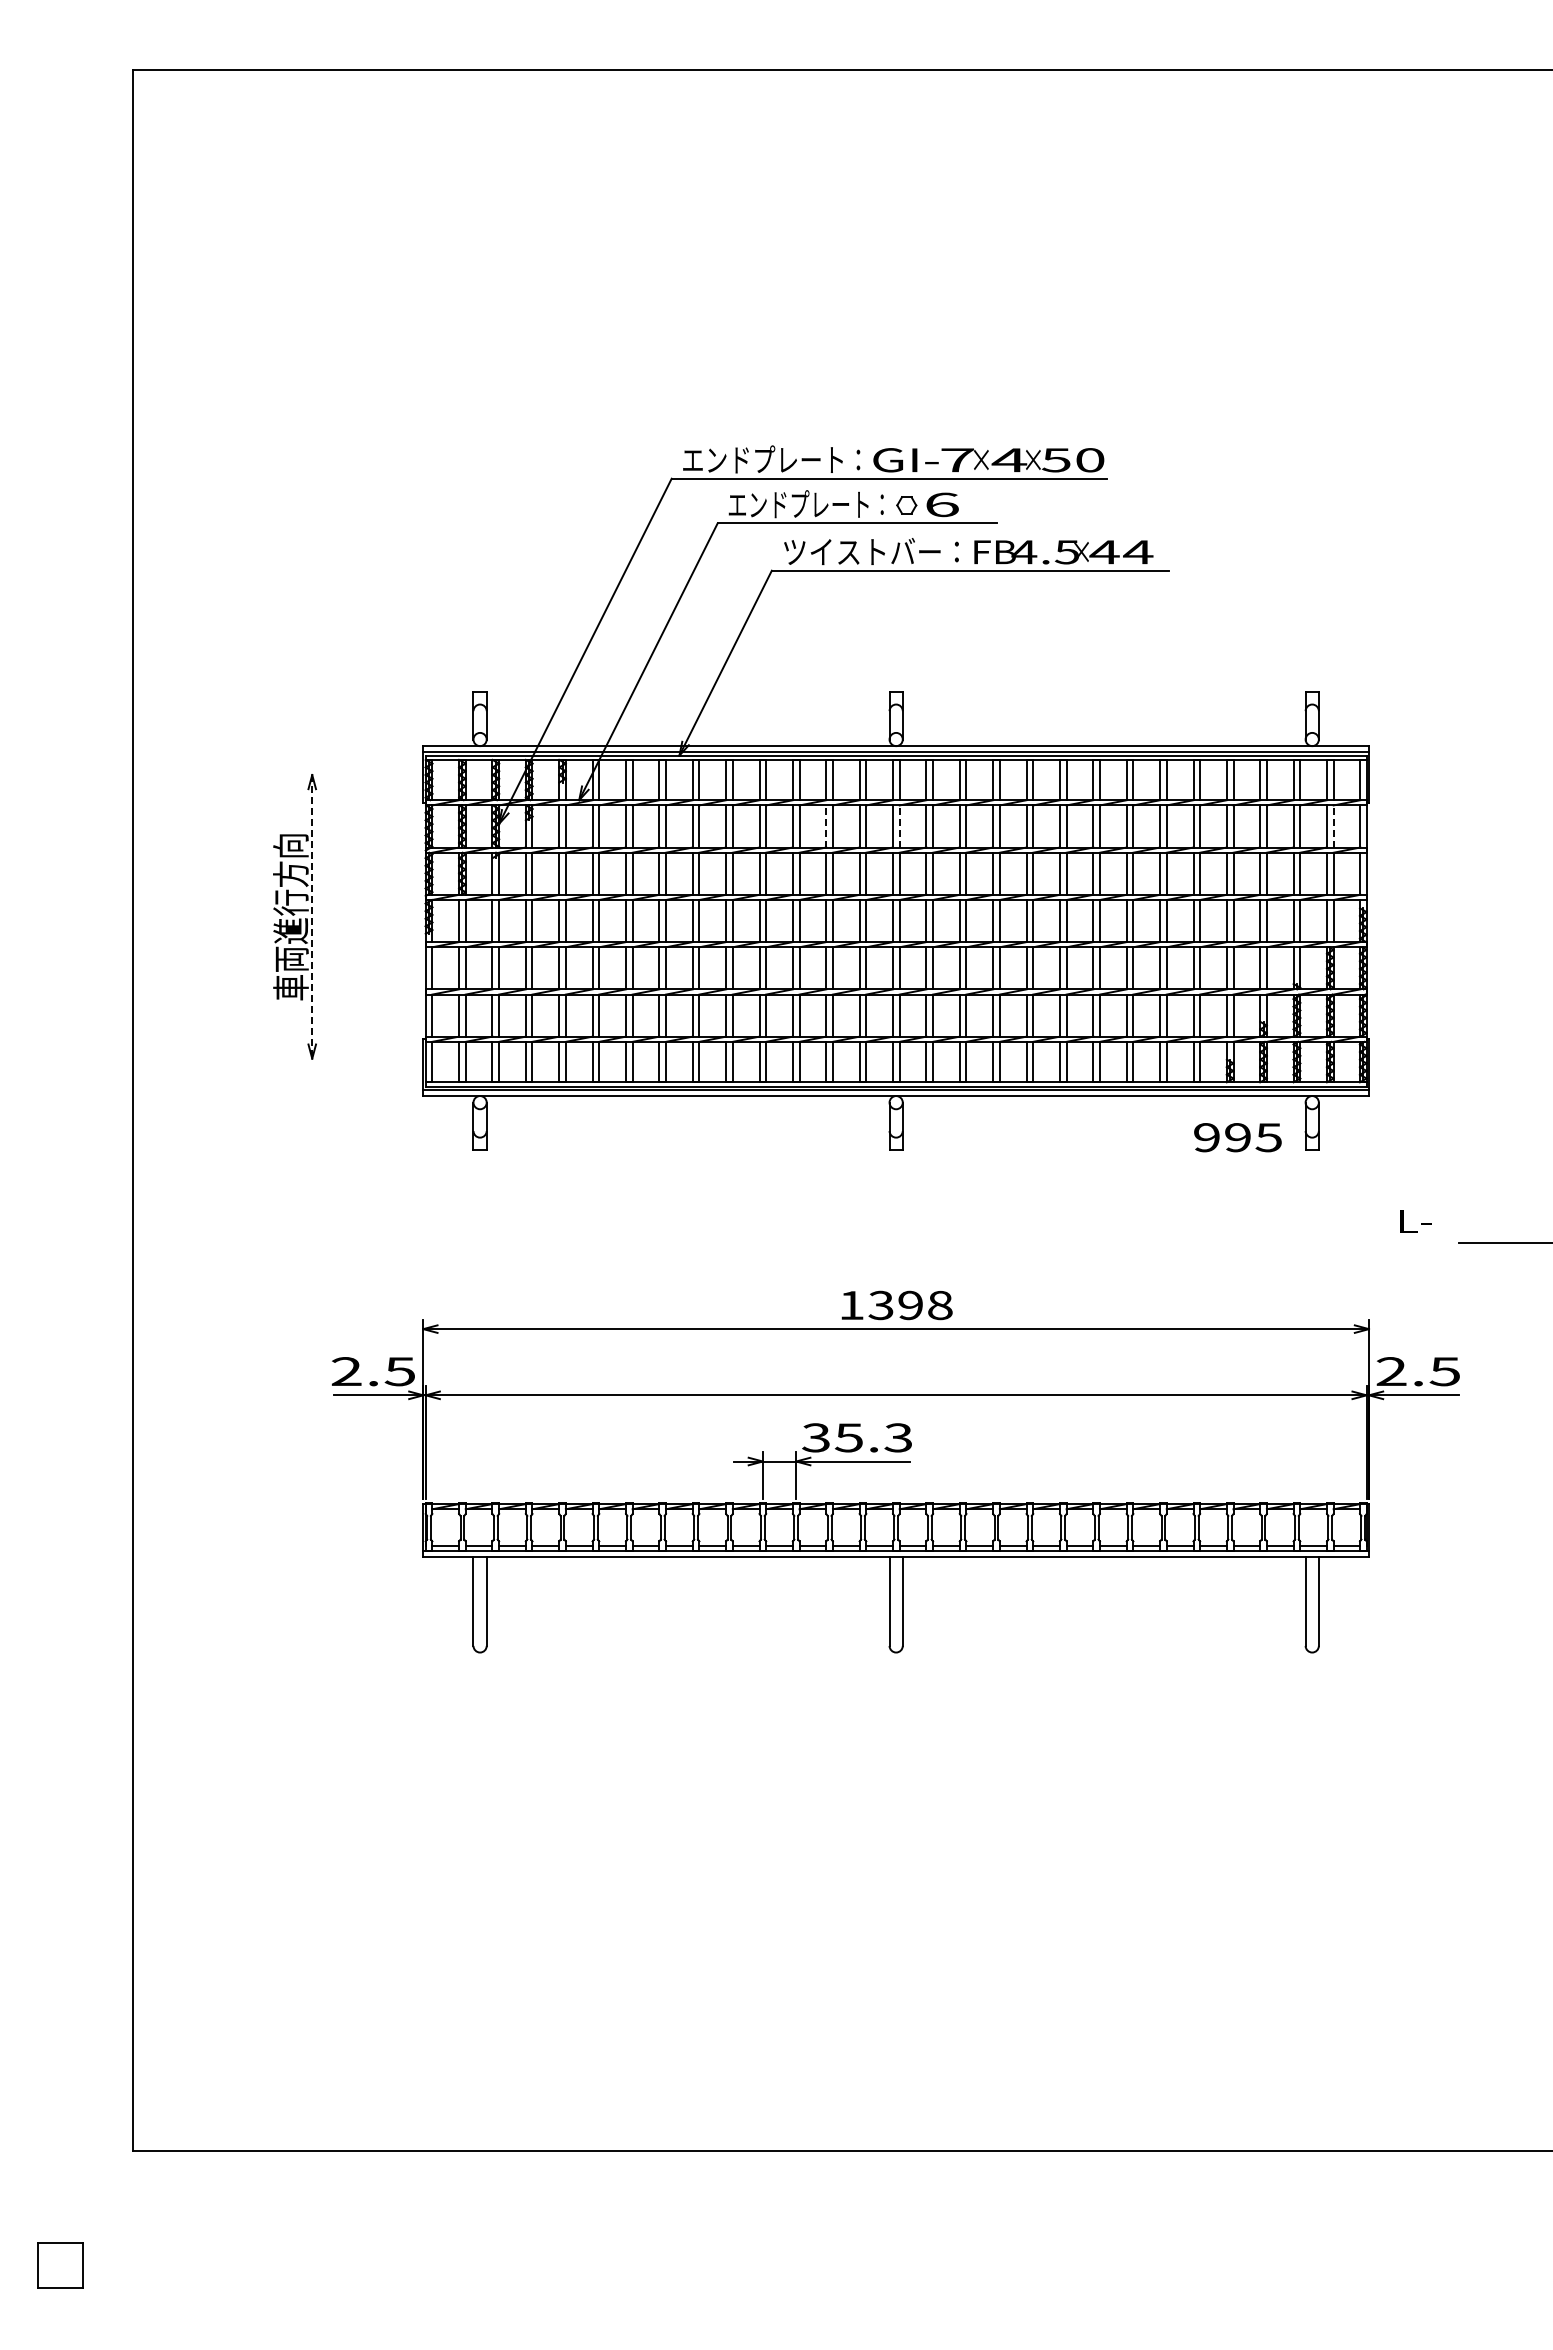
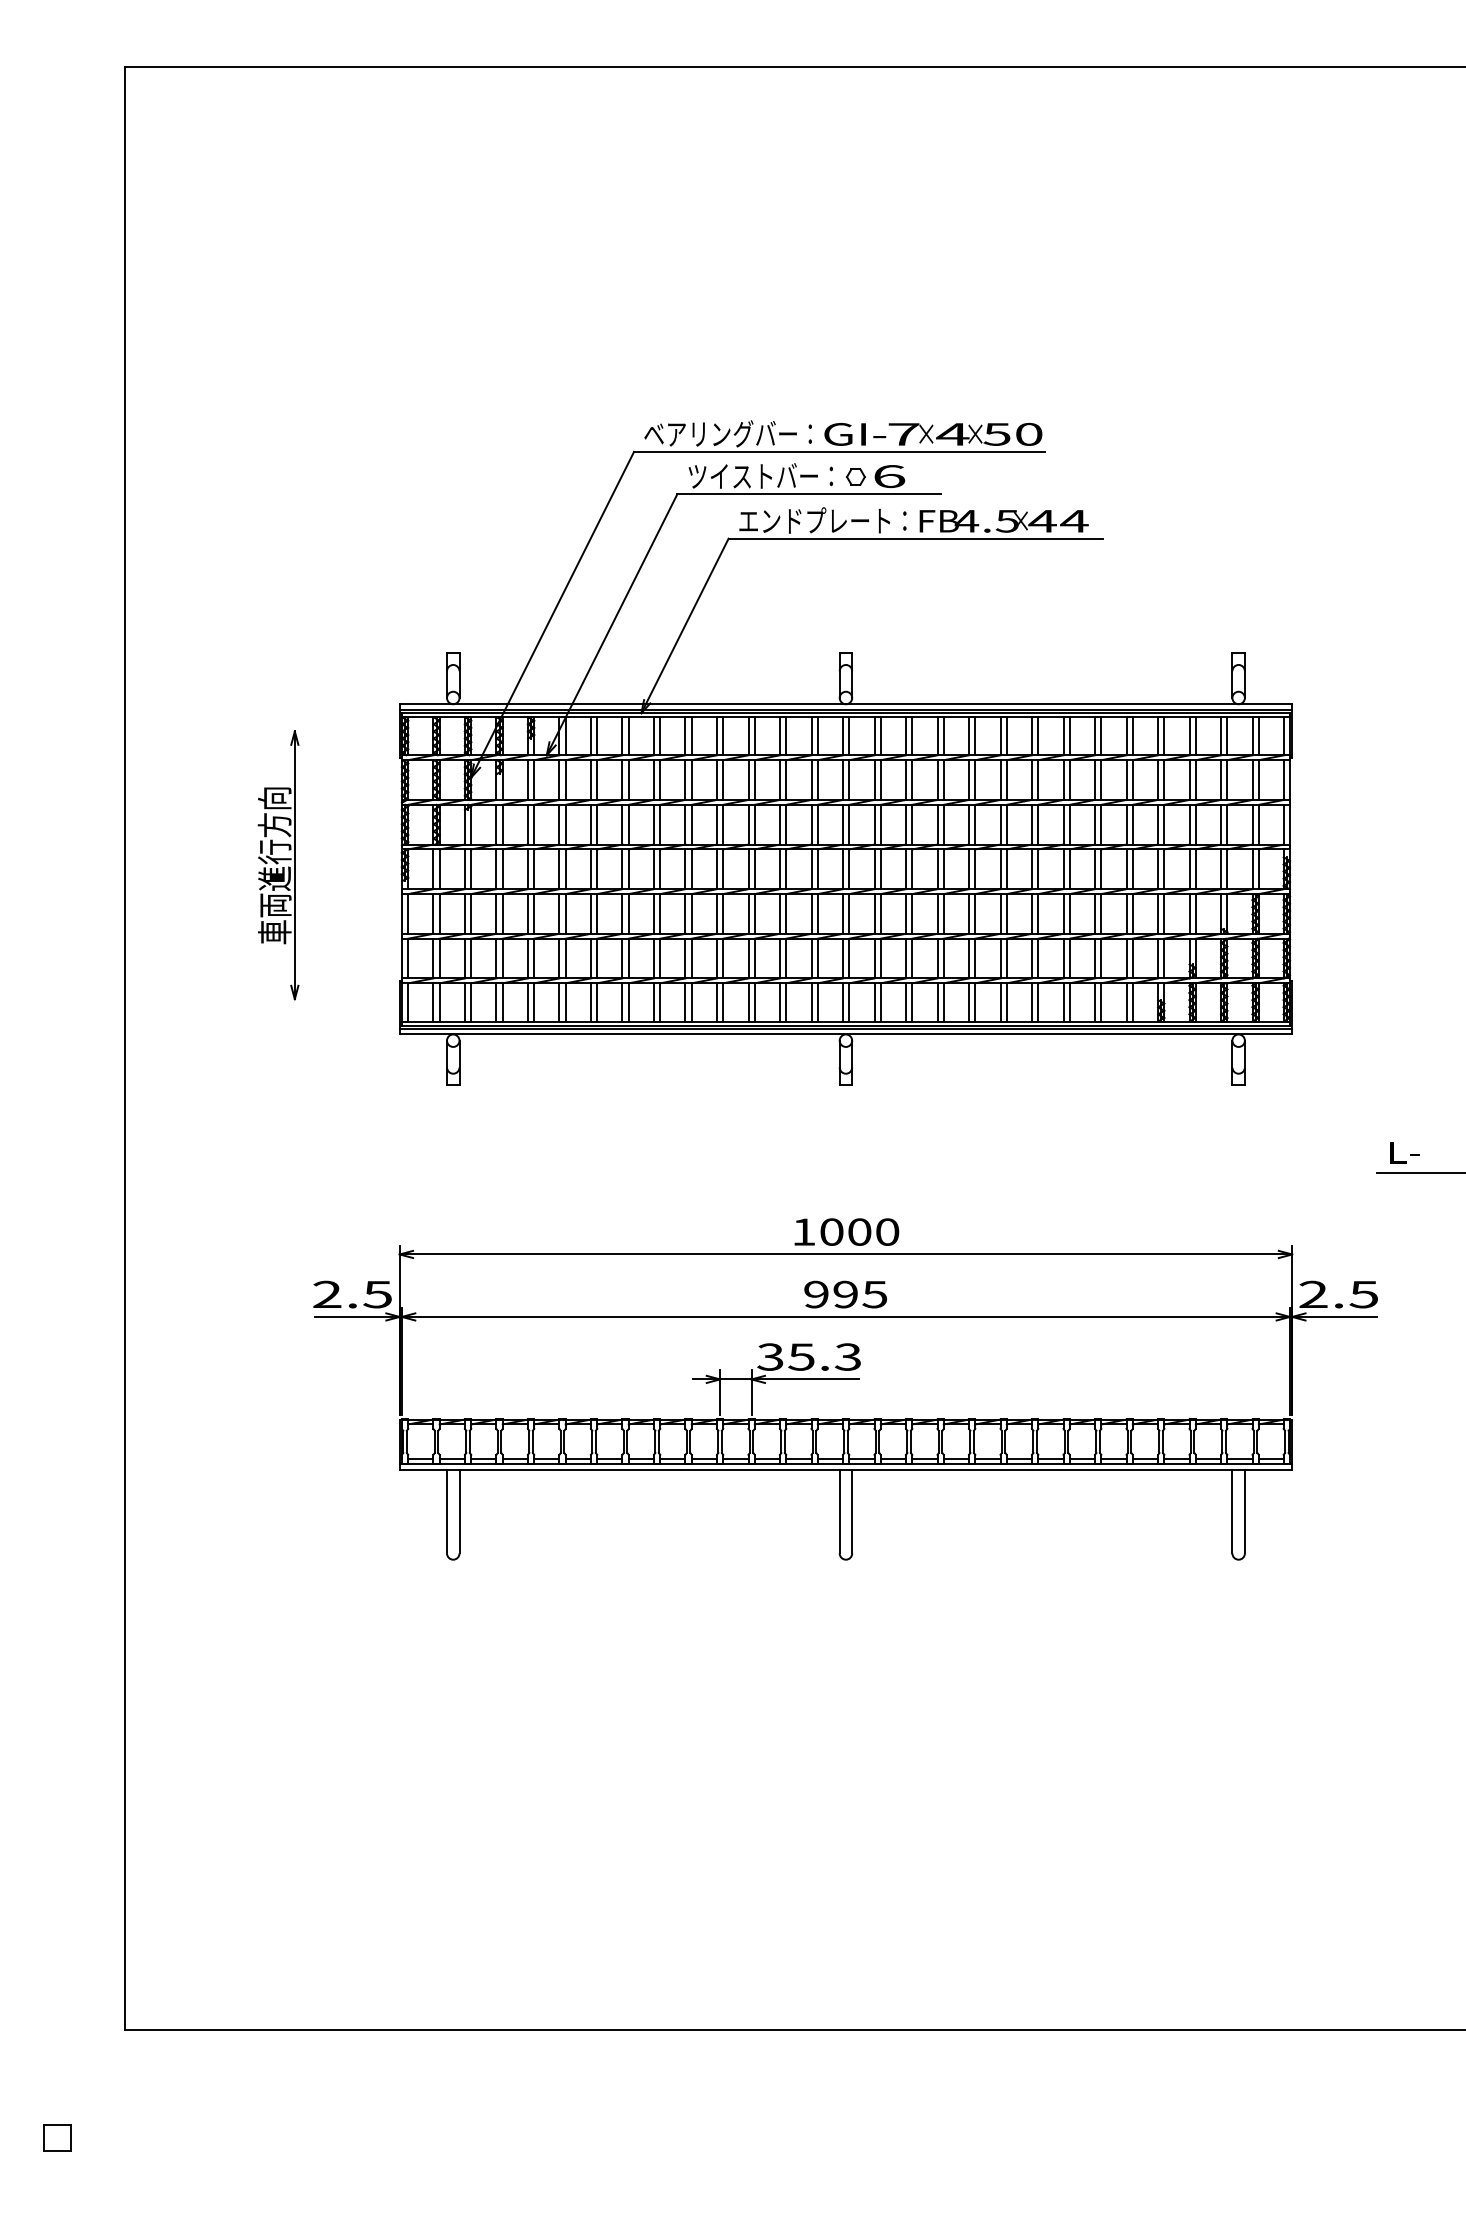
text: (763, 459) -> (720, 433), エンドプレート： -> ベアリングバー：
text: (805, 504) -> (760, 476), エンドプレート： -> ツイストバー：
text: (871, 551) -> (822, 520), ツイストバー： -> エンドプレート：
line: (826, 825) -> (780, 779), dashed -> solid
line: (899, 825) -> (849, 779), dashed -> solid
line: (1333, 825) -> (1258, 779), dashed -> solid
line: (312, 916) -> (295, 865), dashed -> solid
text: (1237, 1137) -> (845, 1294), moved
text: (1415, 1221) -> (1404, 1152), moved
text: (910, 1305) -> (859, 1232), 1398 -> 1000
part: (60, 2264) -> (57, 2137), size x0.62

